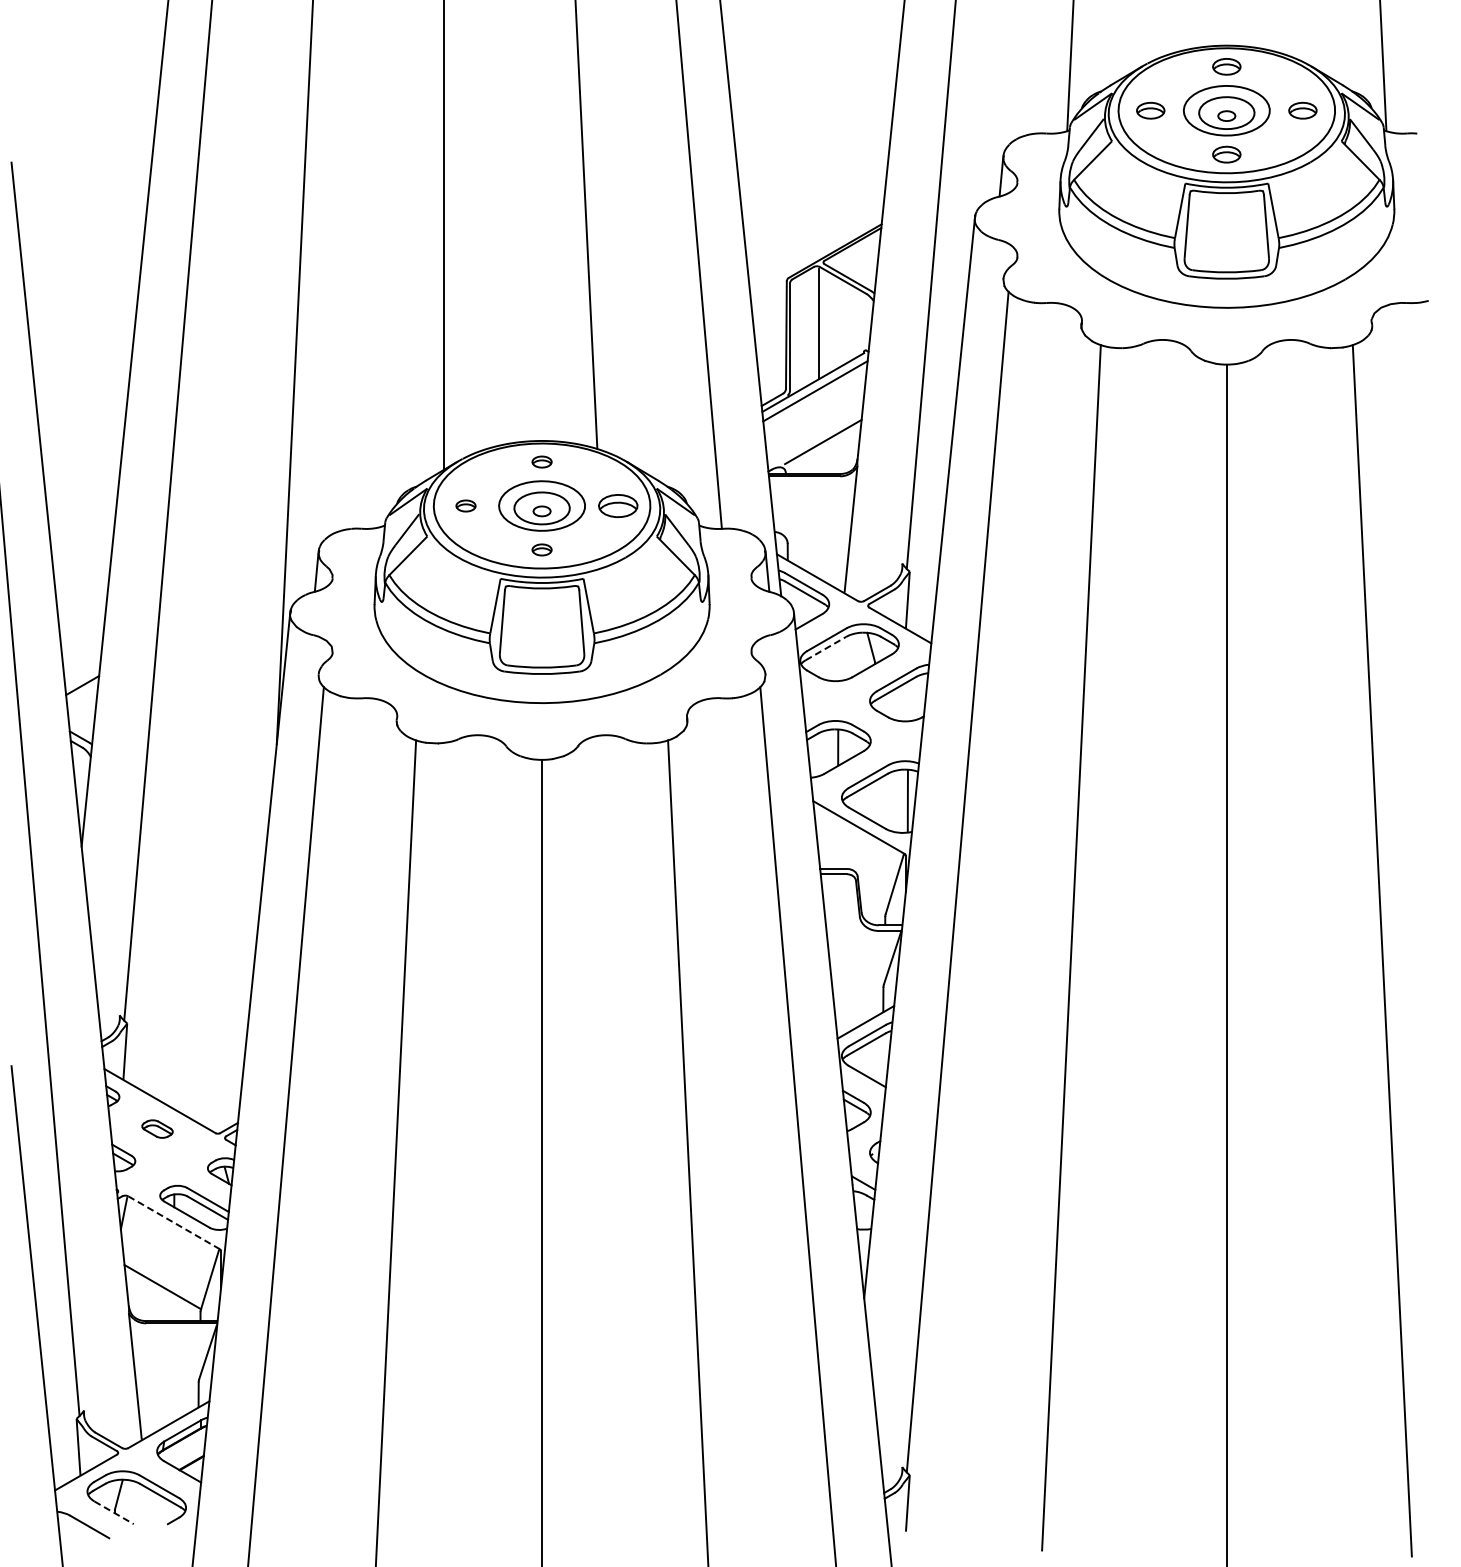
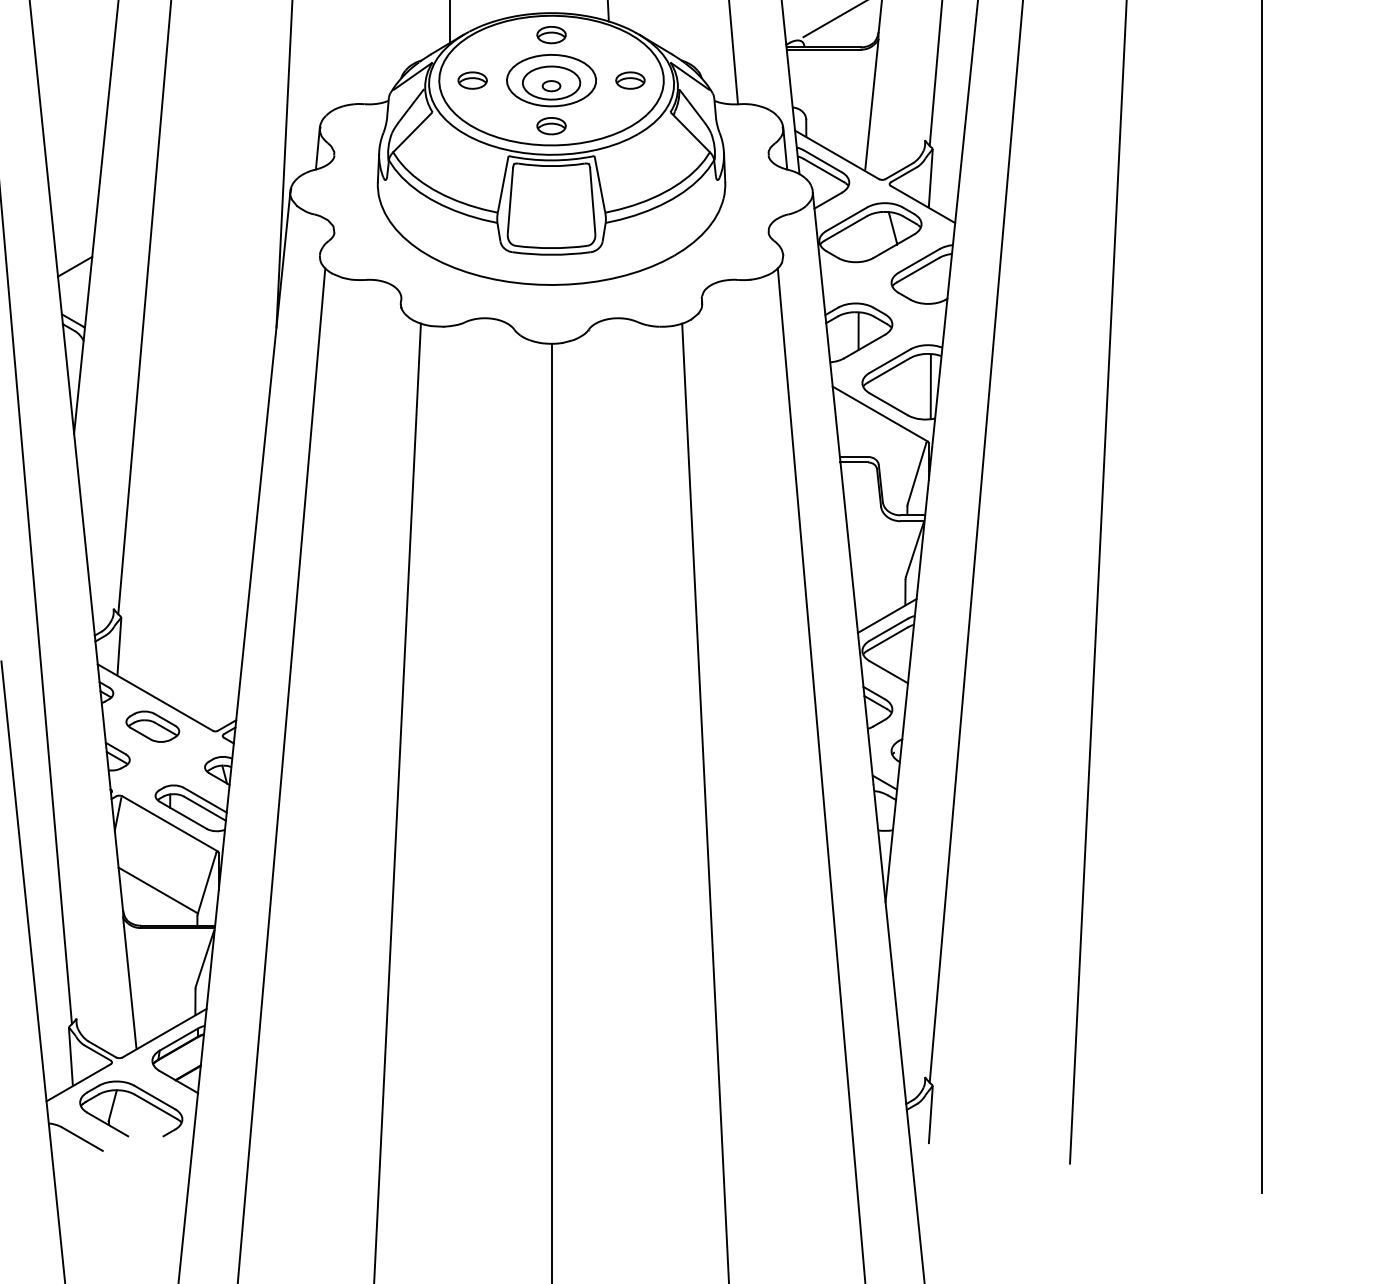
part: (541, 461) -> (550, 34), size x1.43
part: (465, 505) -> (472, 80), size x1.43
part: (617, 505) -> (629, 80), size x0.71
part: (541, 549) -> (550, 125), size x1.43
line: (826, 648) -> (846, 228), dashed -> solid
part: (157, 1128) -> (152, 726), size x1.67
line: (174, 1222) -> (170, 823), dashed -> solid
line: (114, 1512) -> (108, 1124), dashed -> solid

